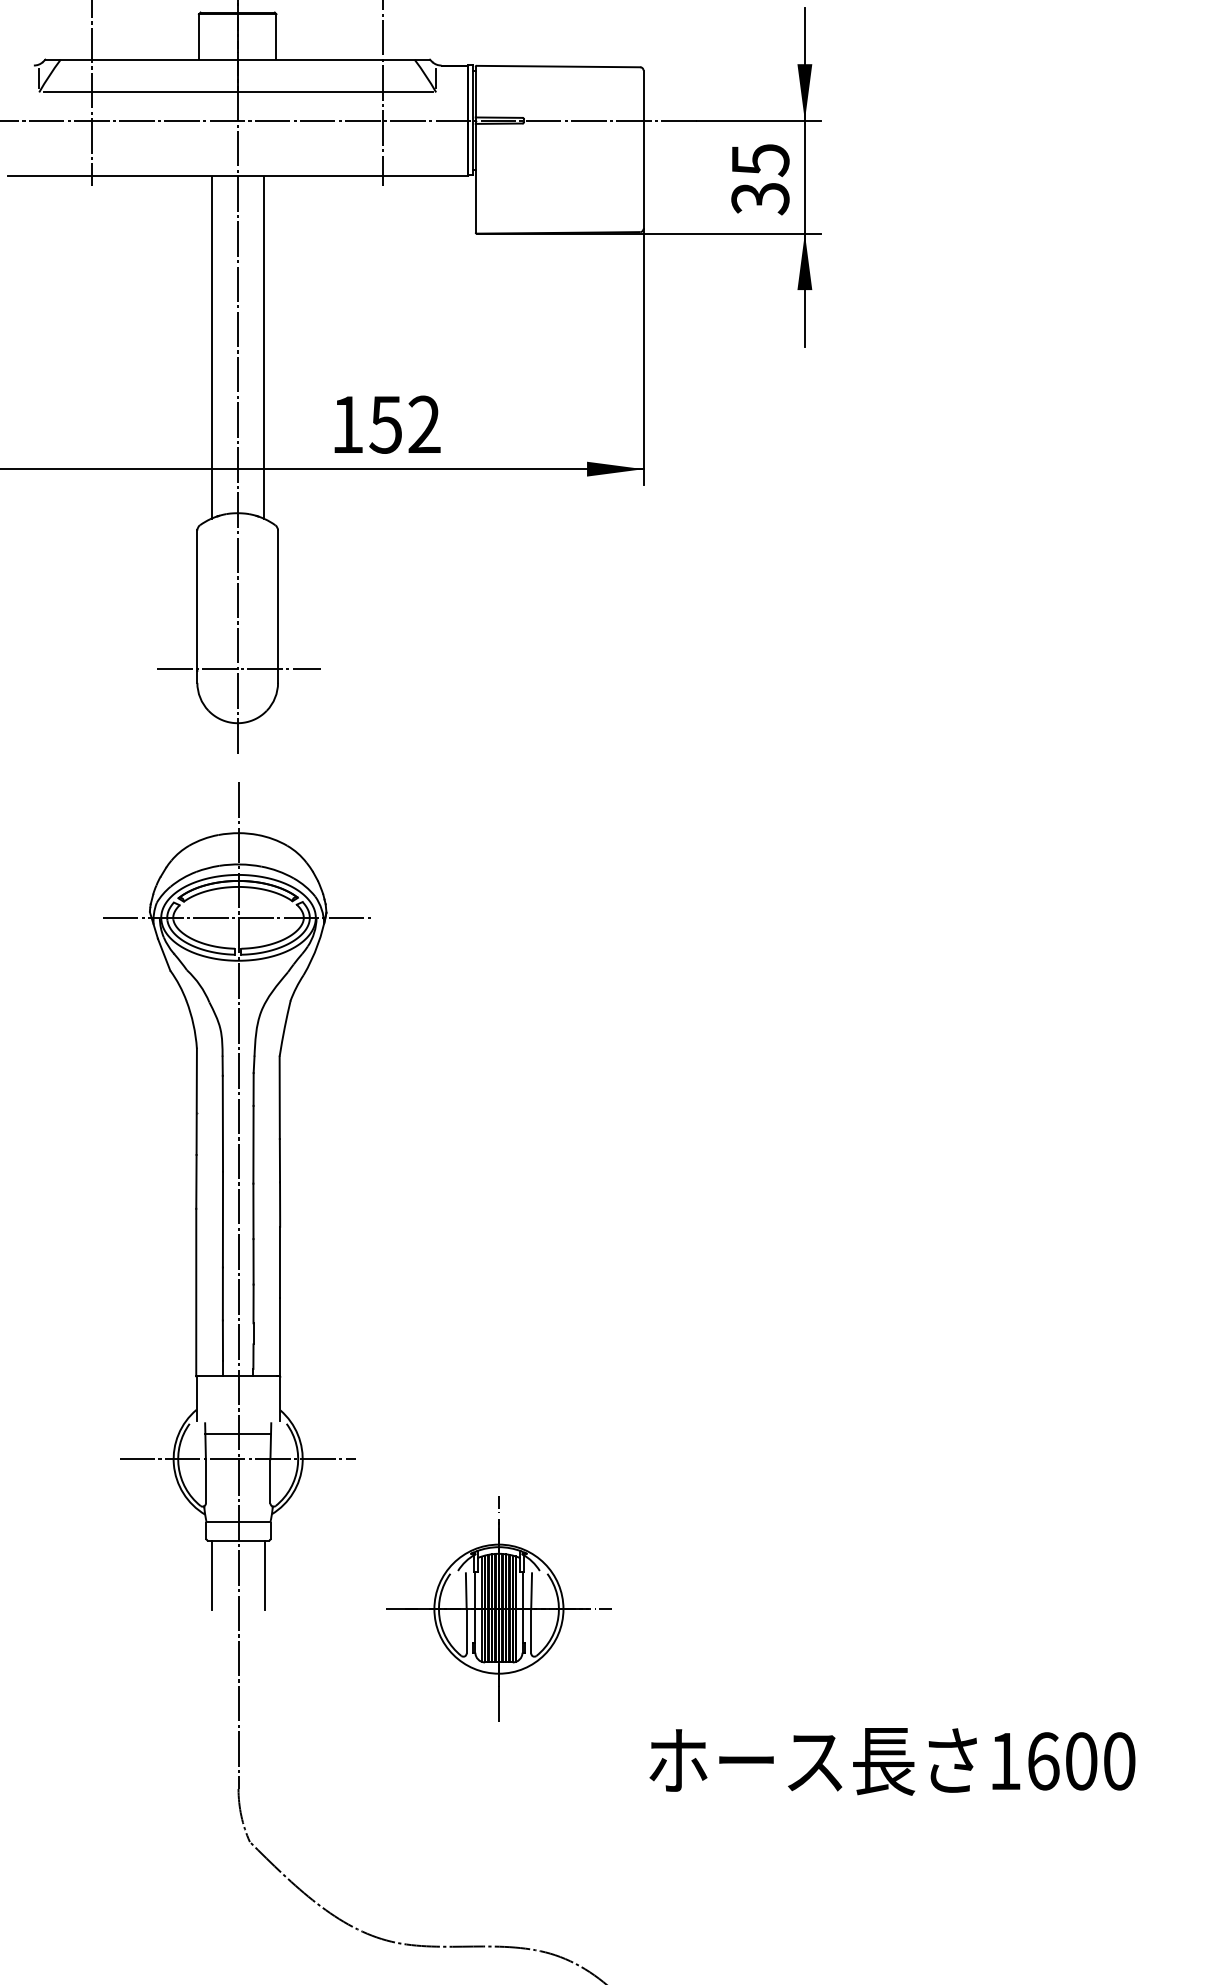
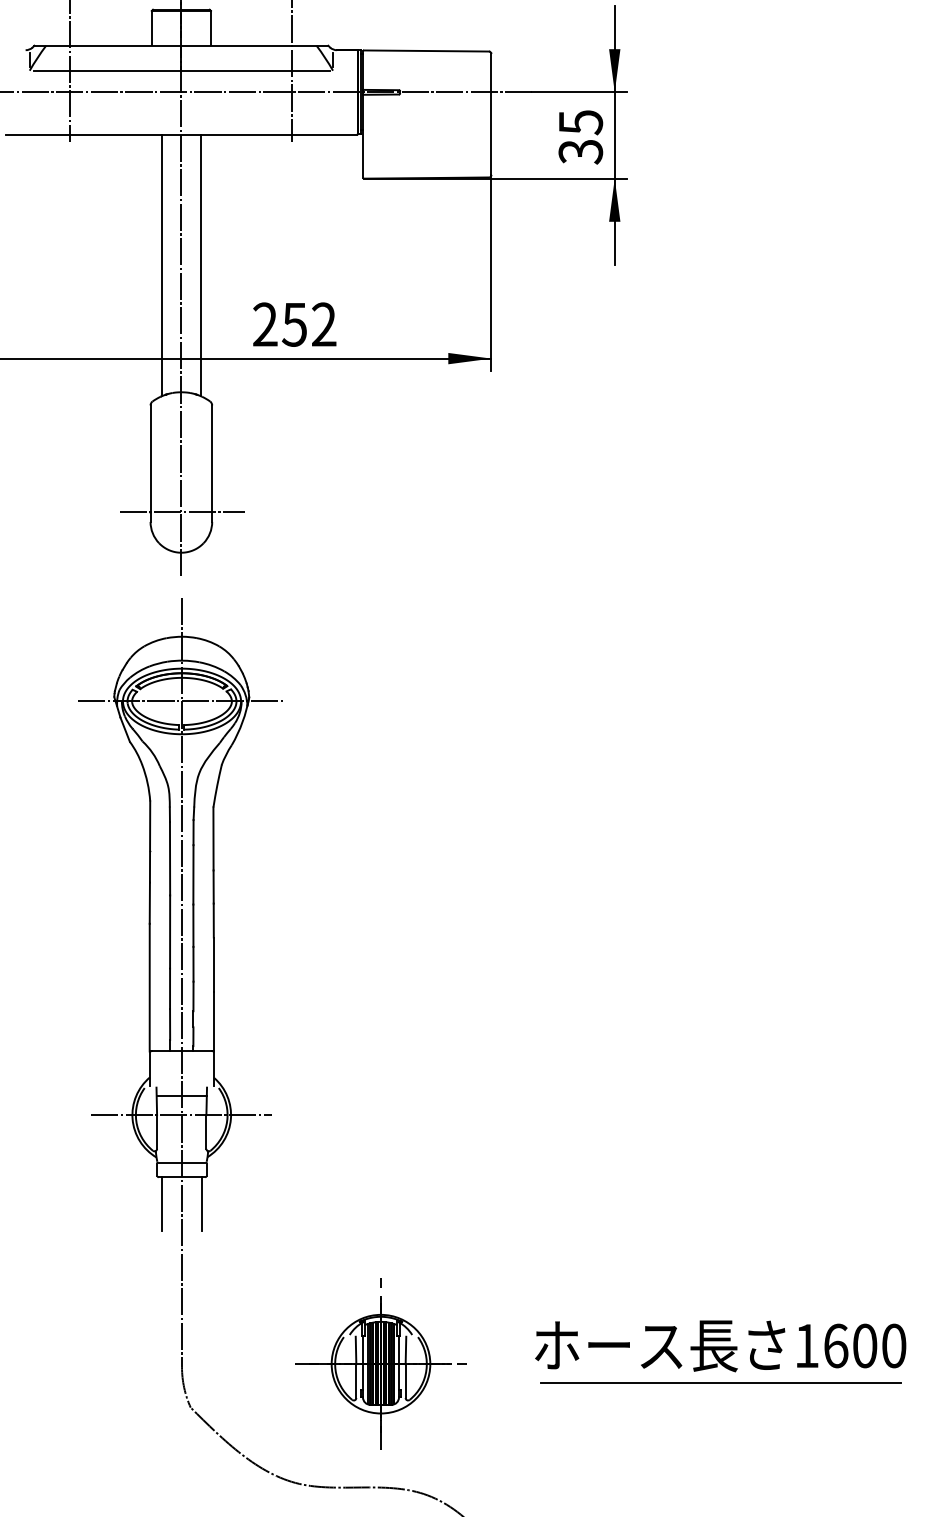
text: (347, 423) -> (265, 323), 152 -> 252
part: (498, 1608) -> (380, 1363), moved
text: (892, 1761) -> (720, 1346), moved
line: (944, 1809) -> (721, 1382), added

